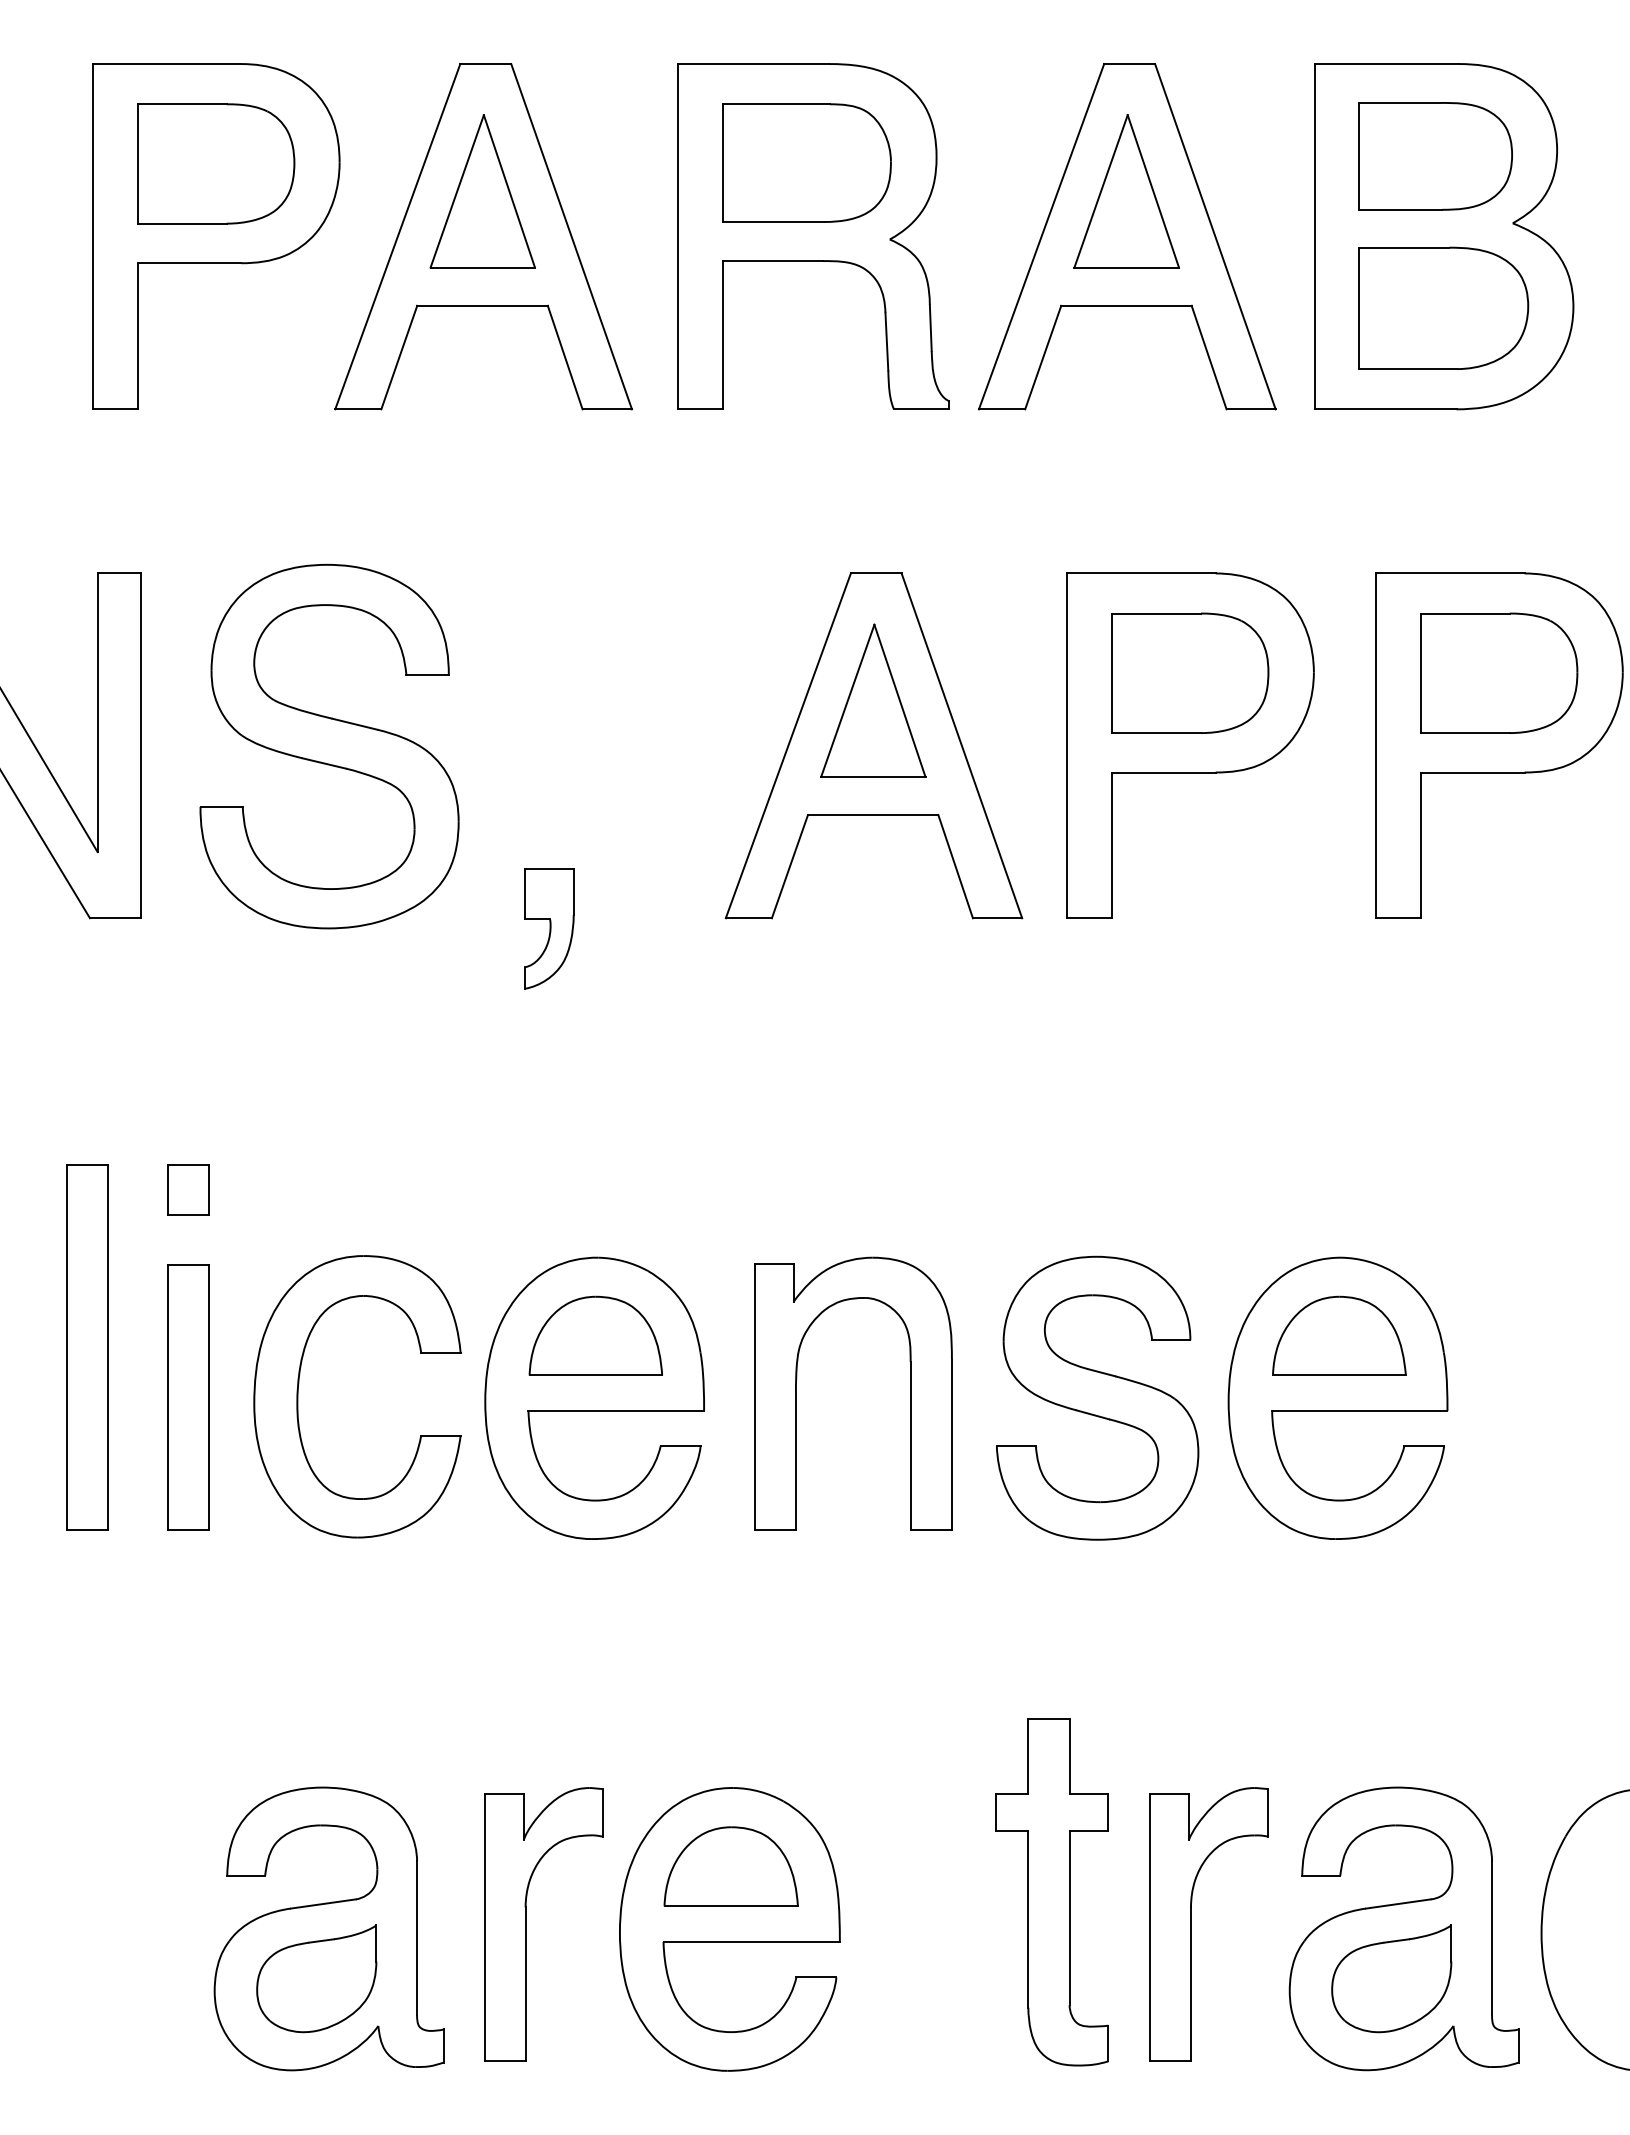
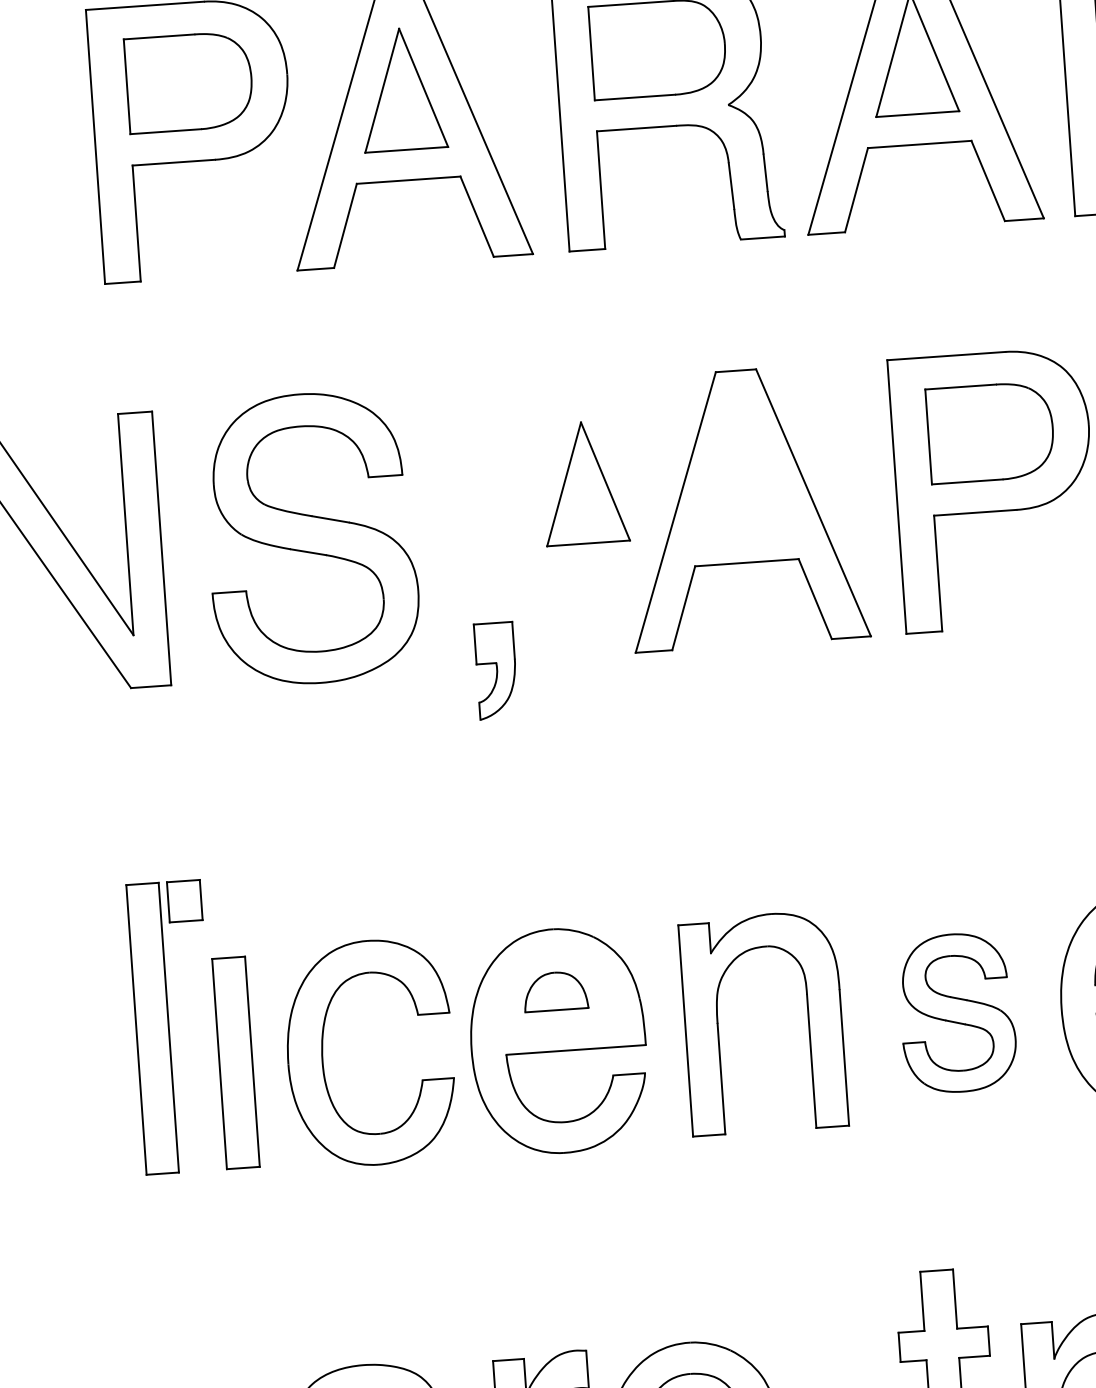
part: (873, 700) -> (584, 482), moved
part: (188, 1189) -> (184, 900), moved
part: (595, 1335) -> (555, 991), size x0.6
part: (1097, 1397) -> (957, 1012), size x0.7

